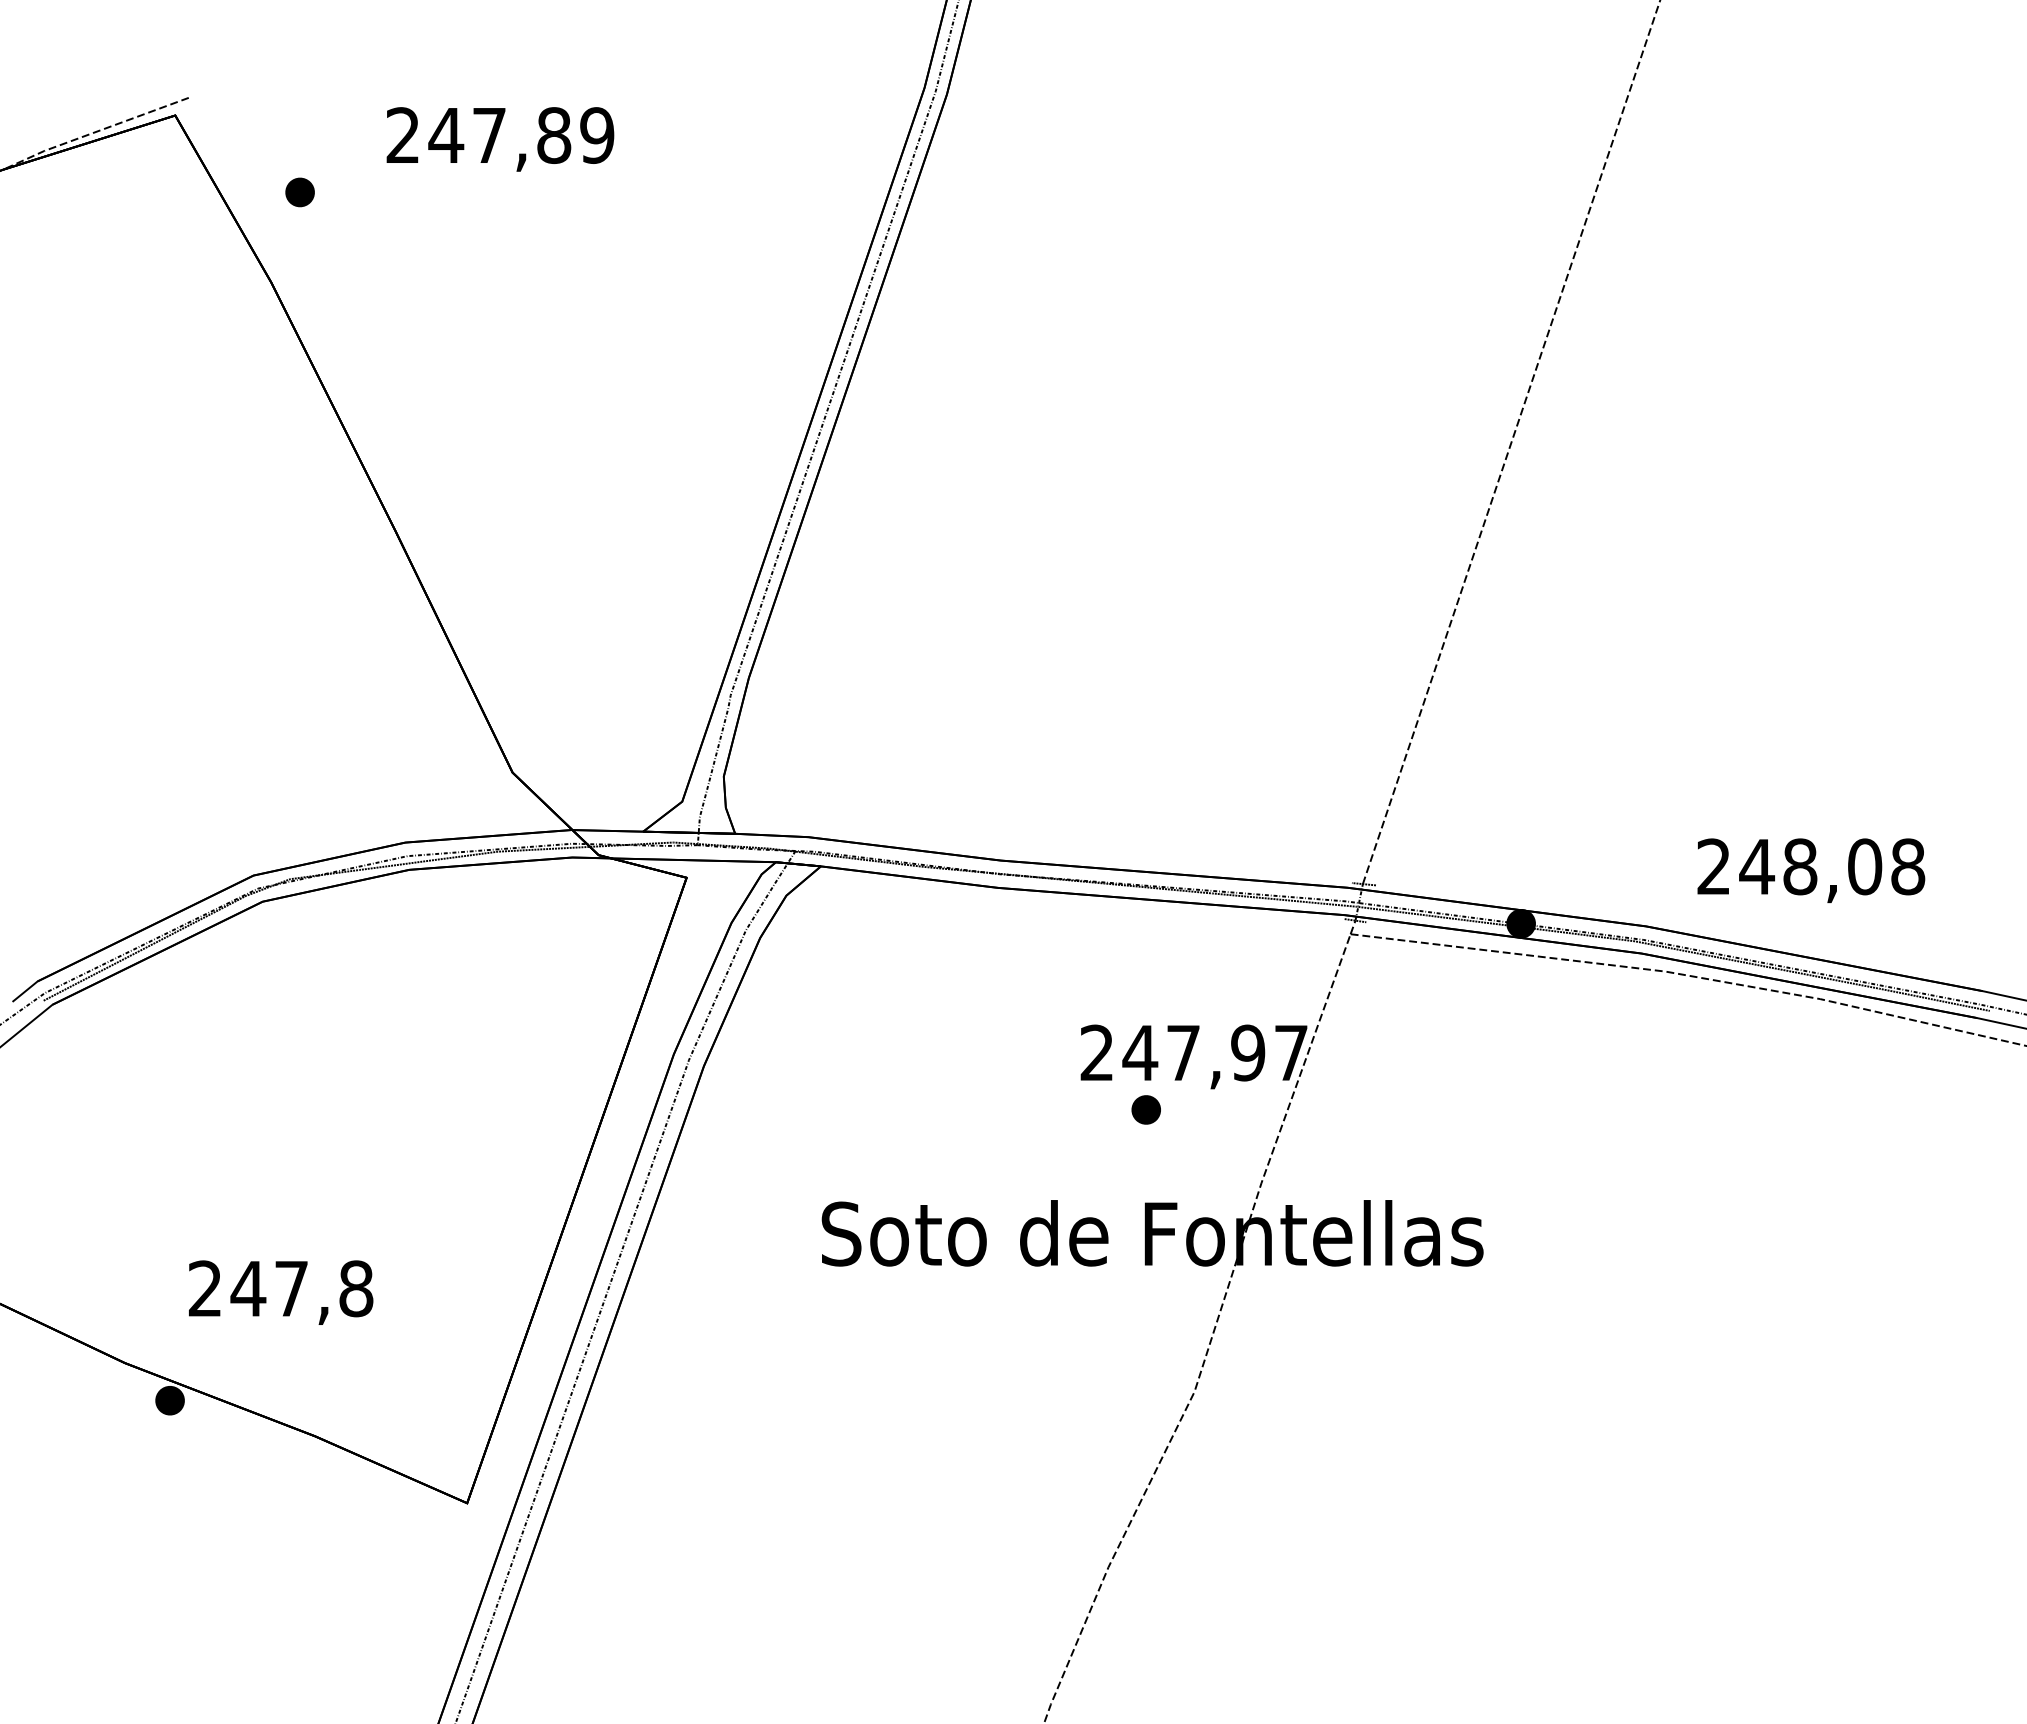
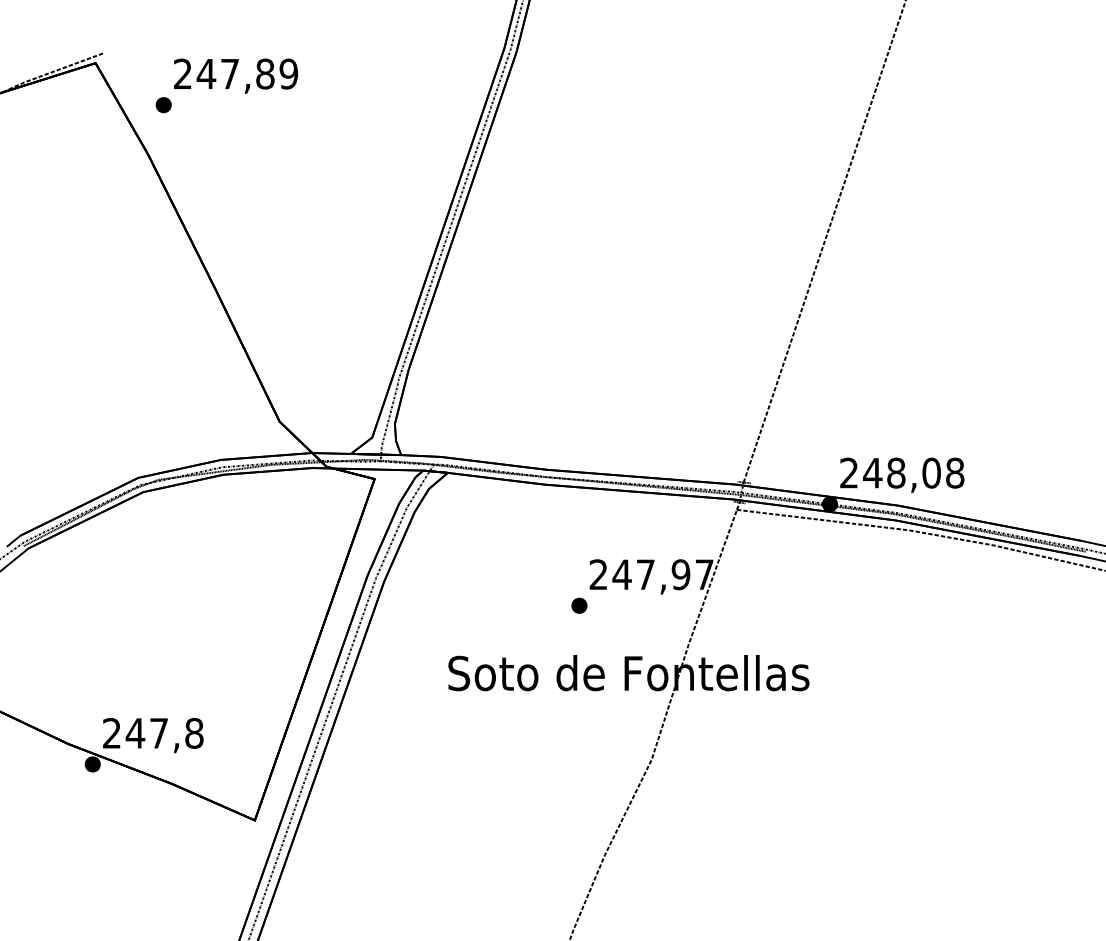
text: (501, 138) -> (236, 75), moved
text: (1811, 869) -> (902, 474), moved
part: (1146, 1109) -> (579, 605), moved
text: (281, 1292) -> (153, 735), moved

